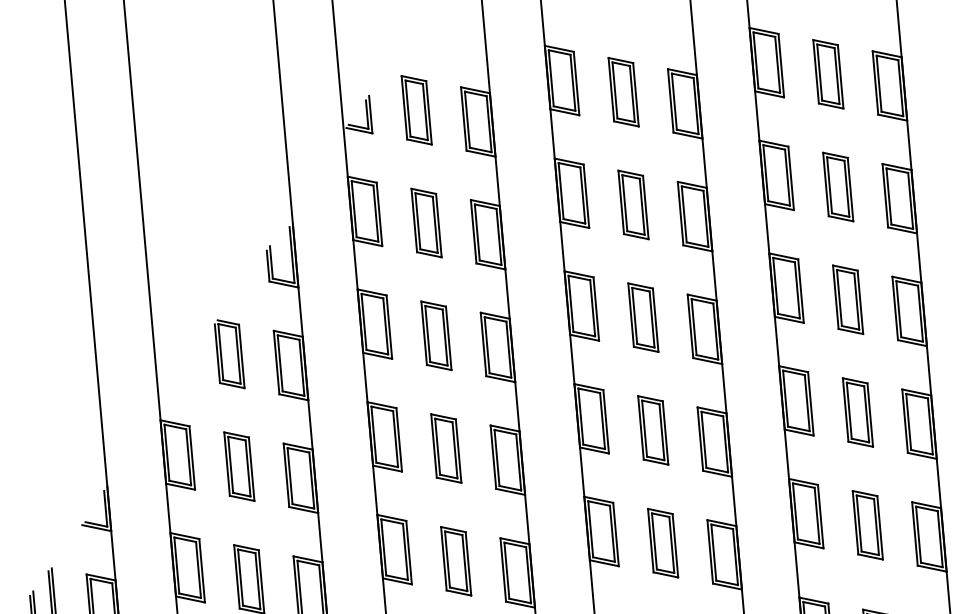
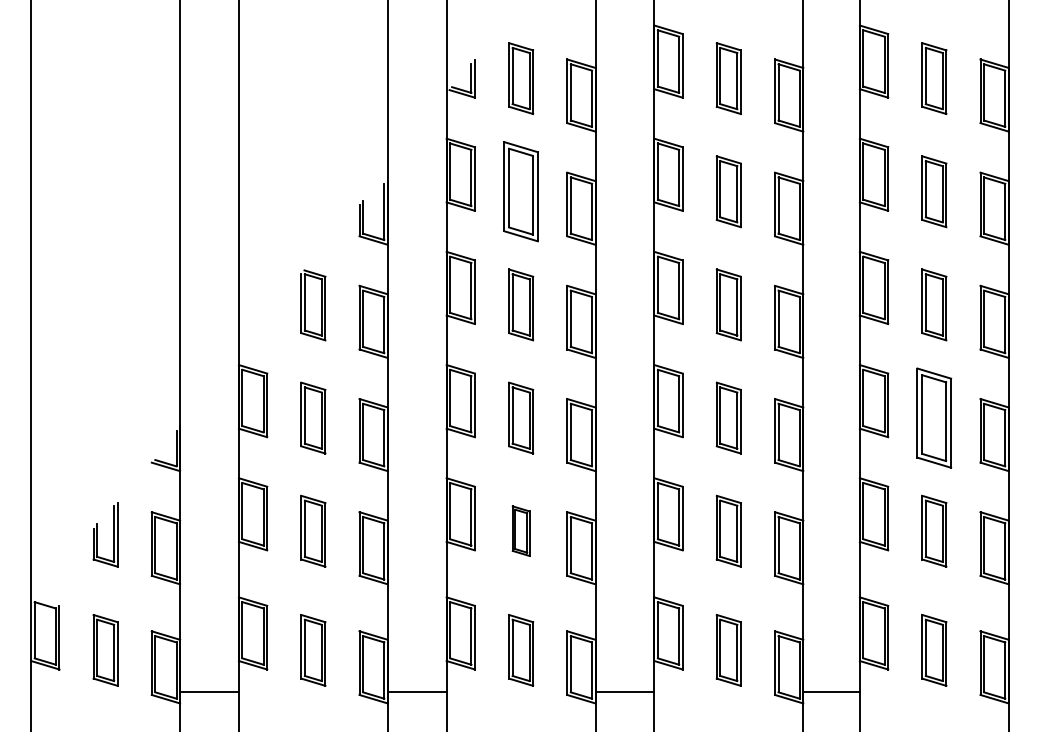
part: (426, 222) -> (521, 191), size x1.4
part: (858, 411) -> (934, 417), size x1.4
part: (456, 560) -> (521, 530), size x0.7

